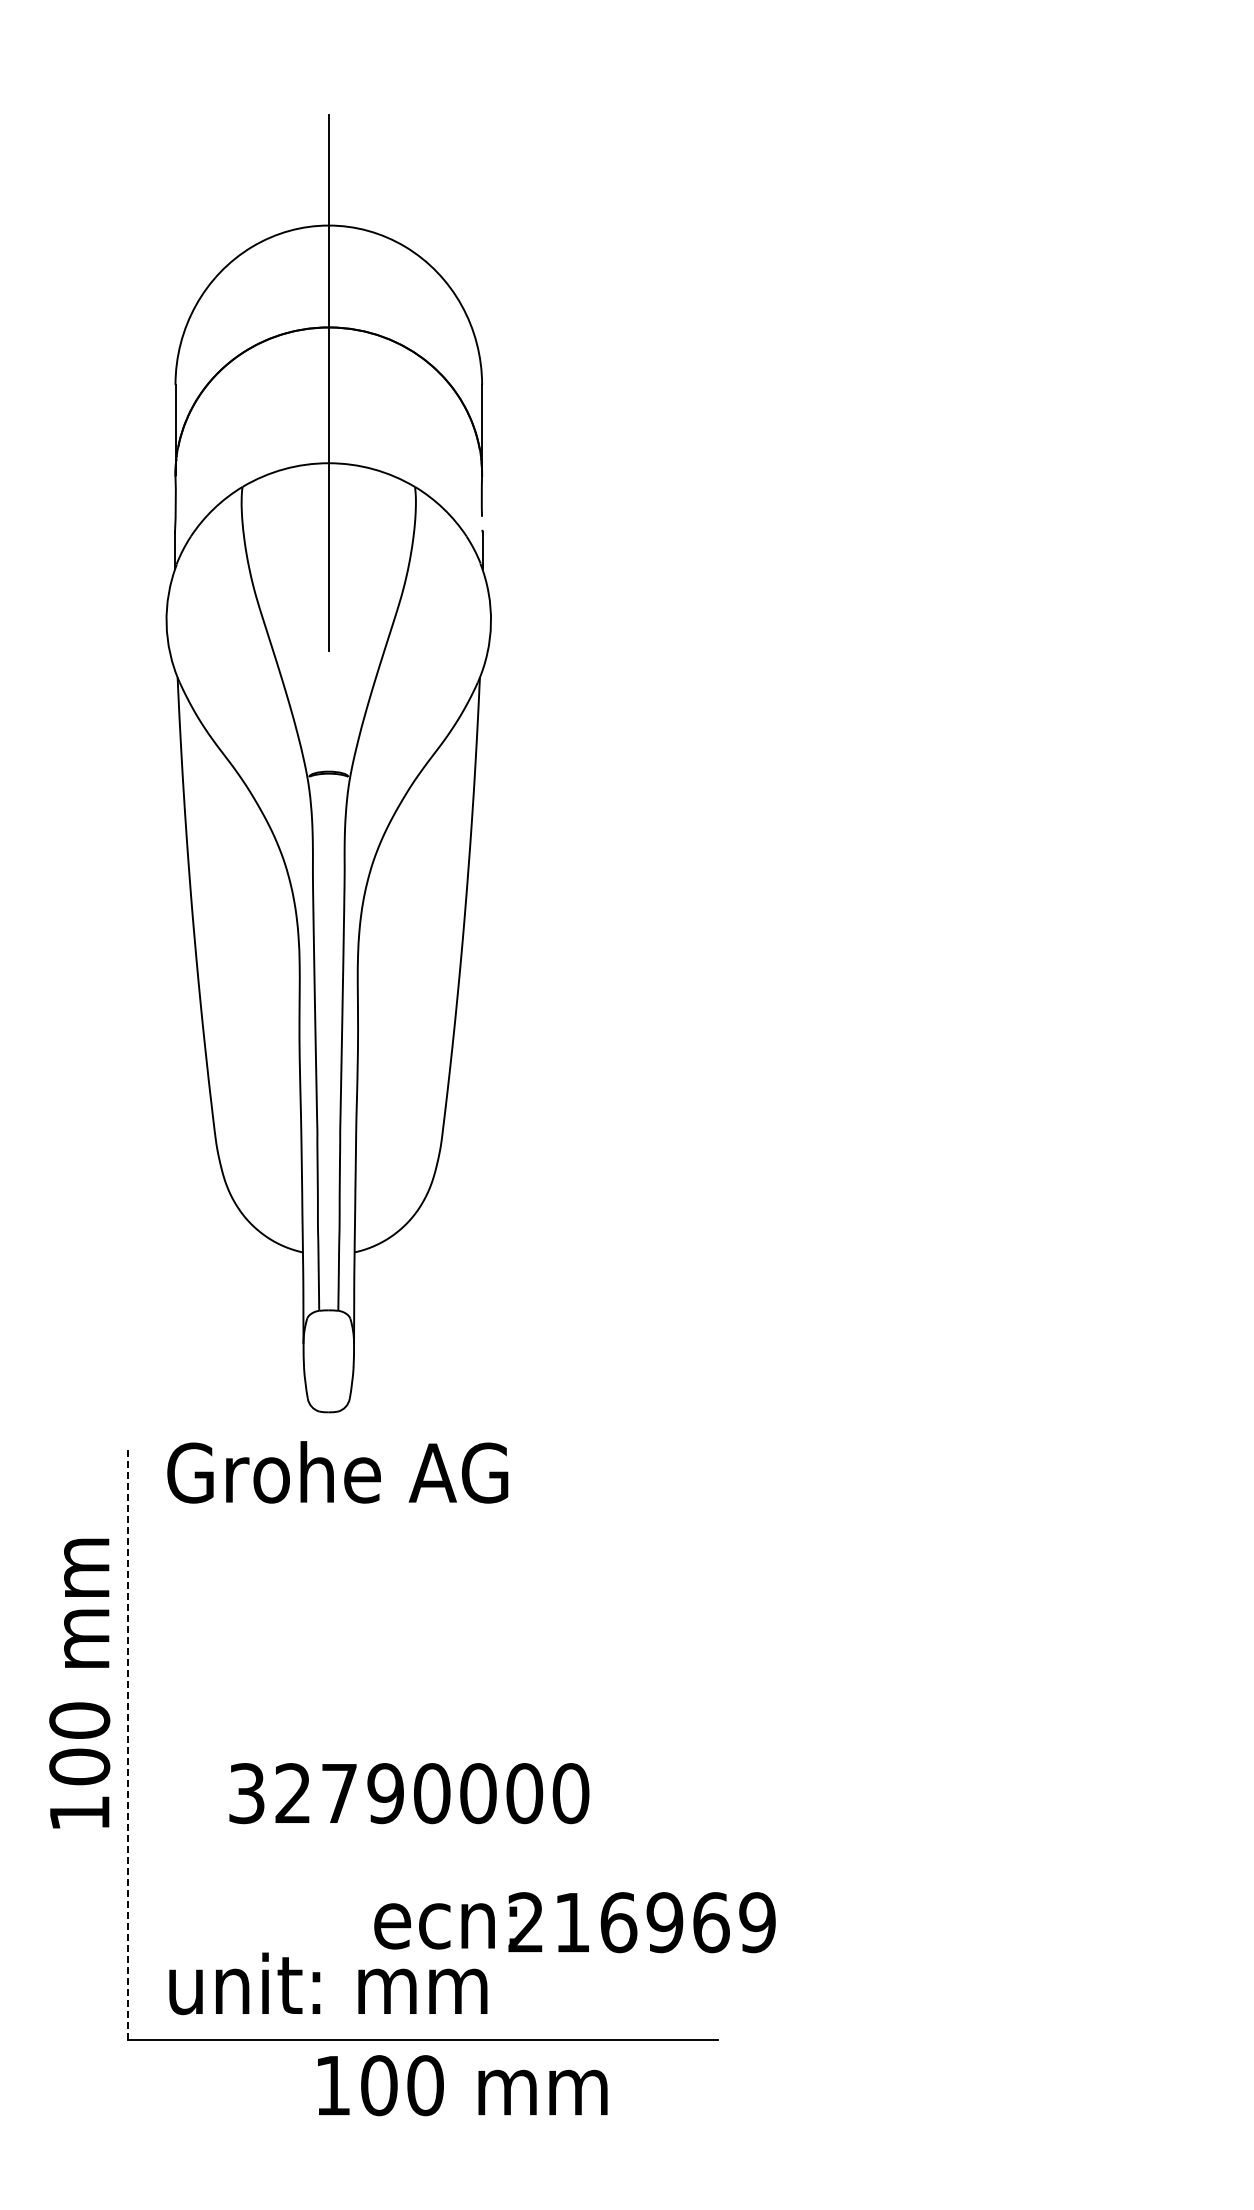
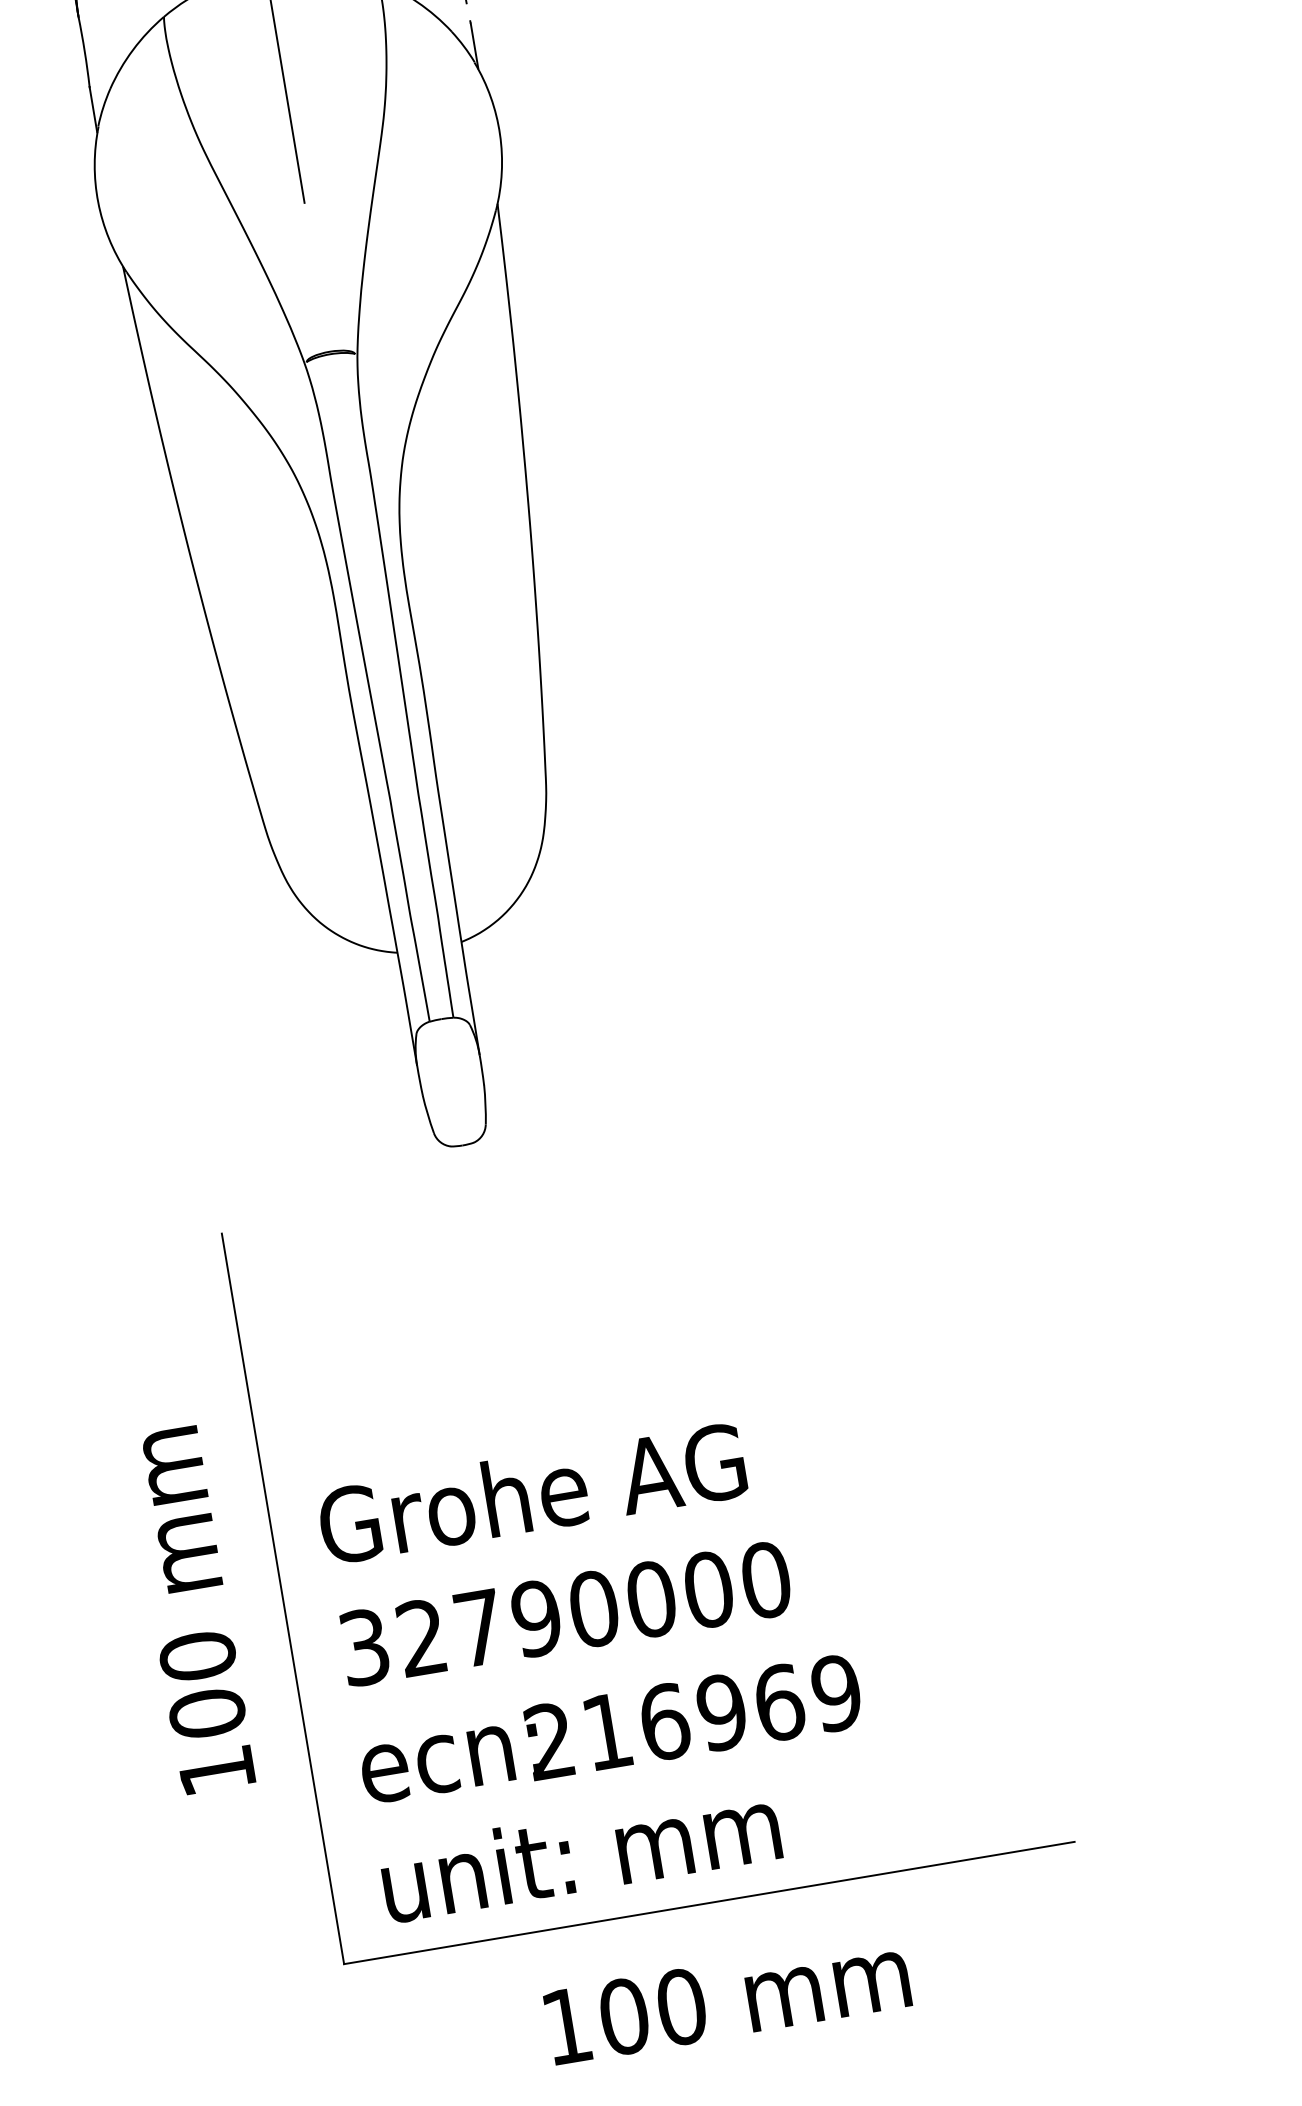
text: (337, 1472) -> (531, 1493), moved
text: (79, 1683) -> (189, 1610), moved
line: (128, 1744) -> (283, 1598), dashed -> solid
text: (409, 1793) -> (566, 1613), moved
text: (574, 1922) -> (609, 1731), moved
text: (462, 2085) -> (727, 1999), moved

